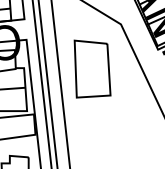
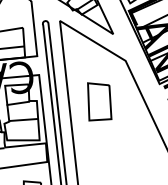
part: (92, 68) -> (99, 101), size x0.71

